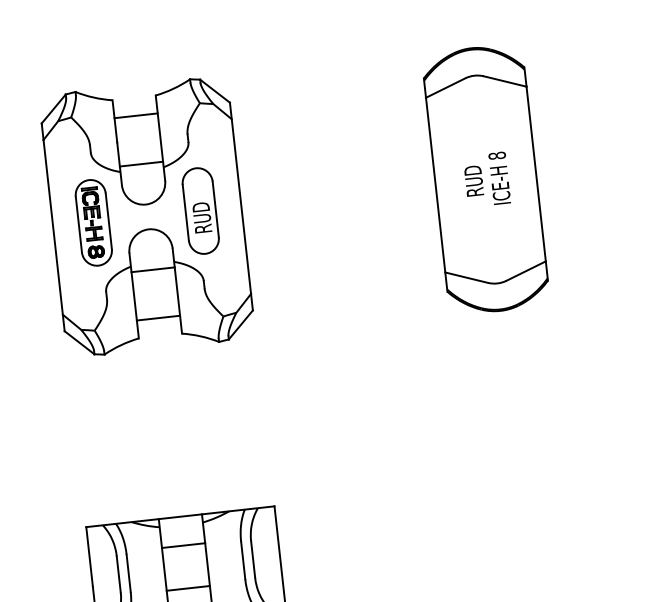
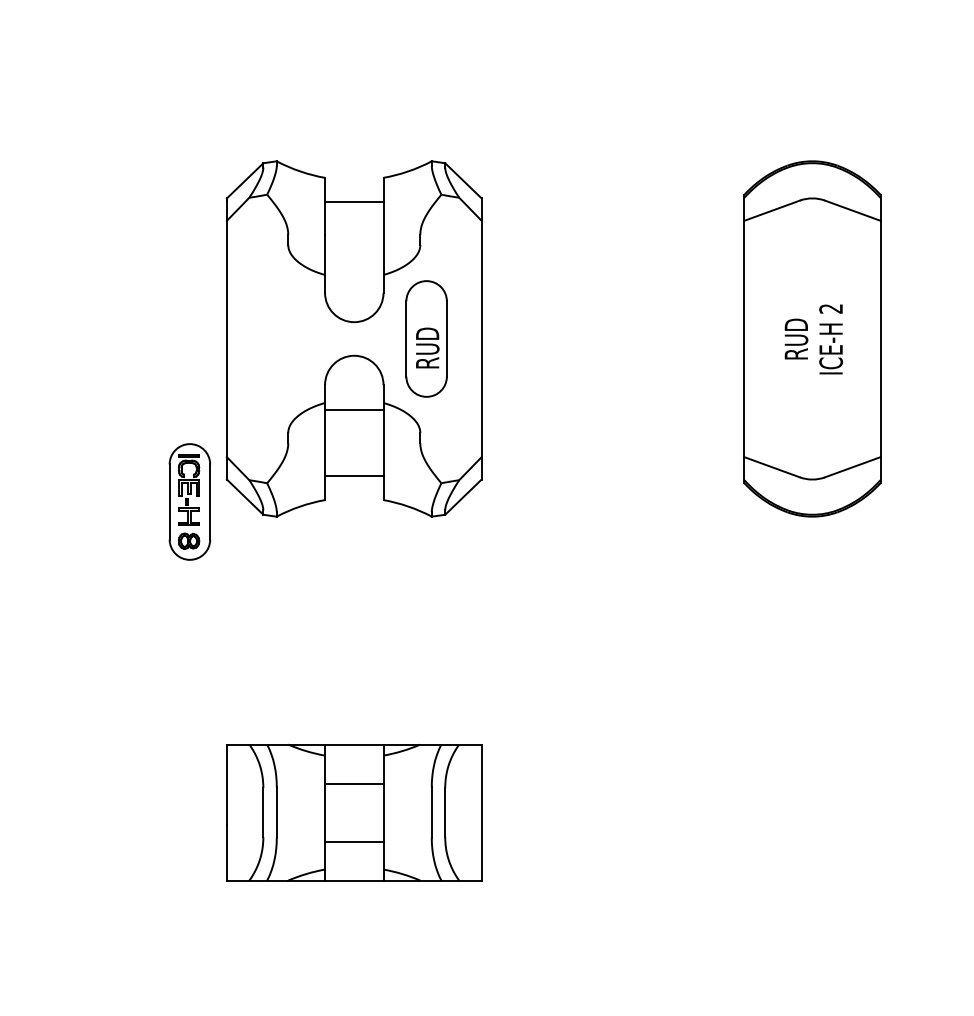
text: (497, 155) -> (831, 308), 8 -> 2
line: (141, 164) -> (354, 267), removed
part: (93, 222) -> (189, 501), moved

